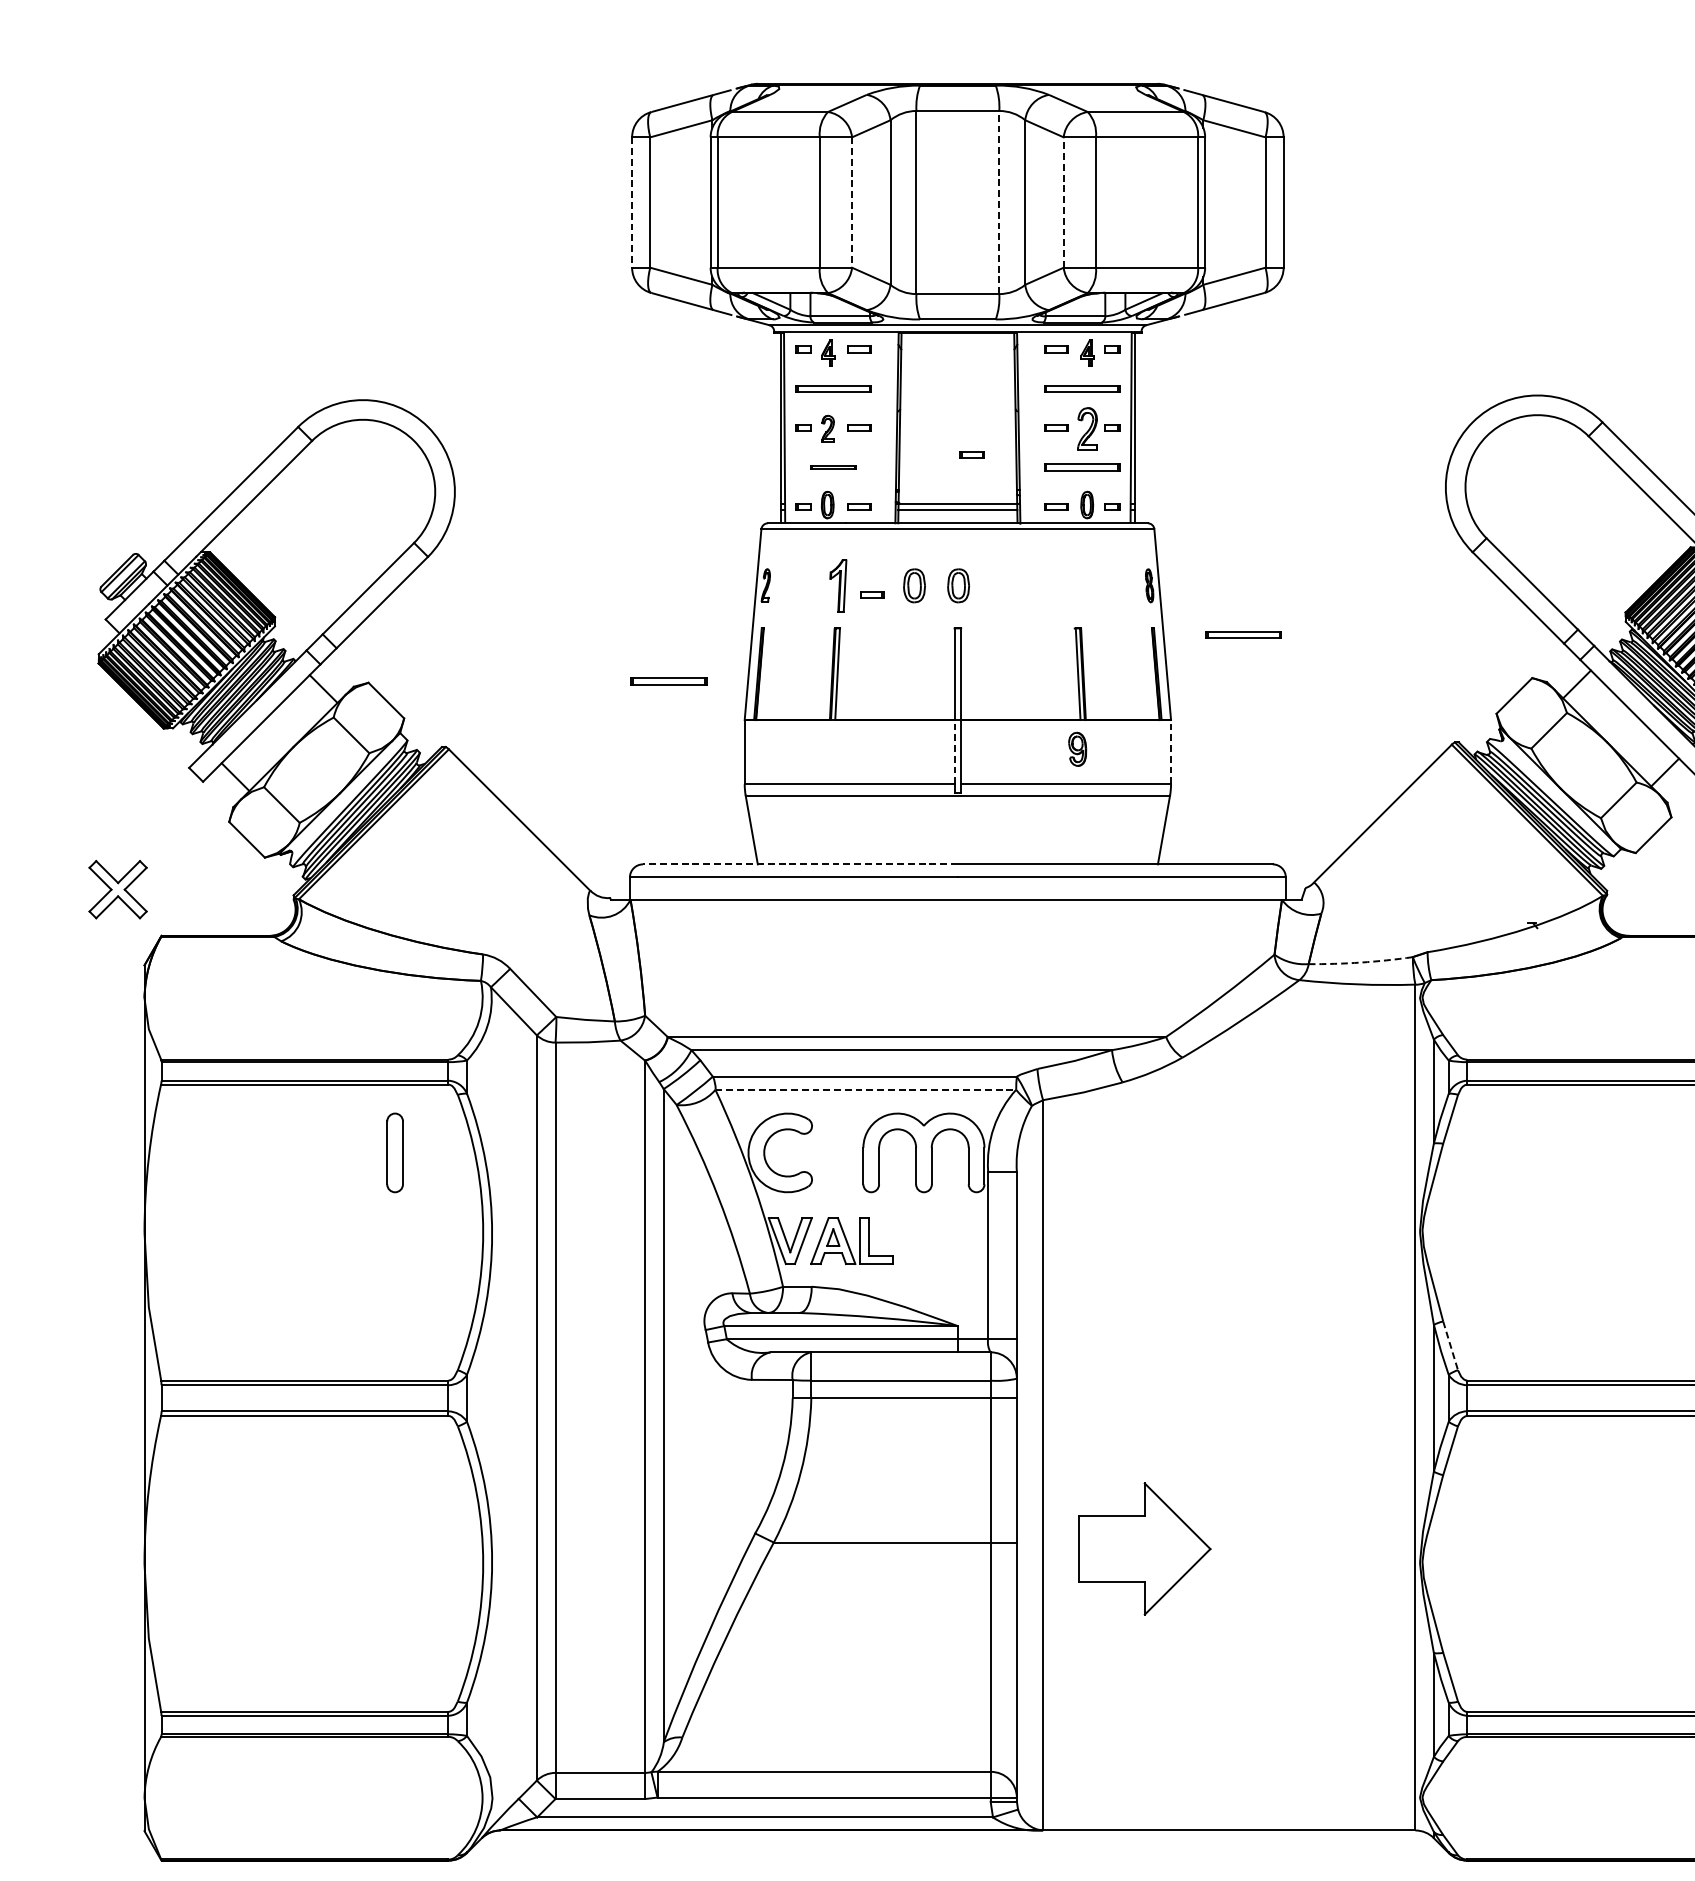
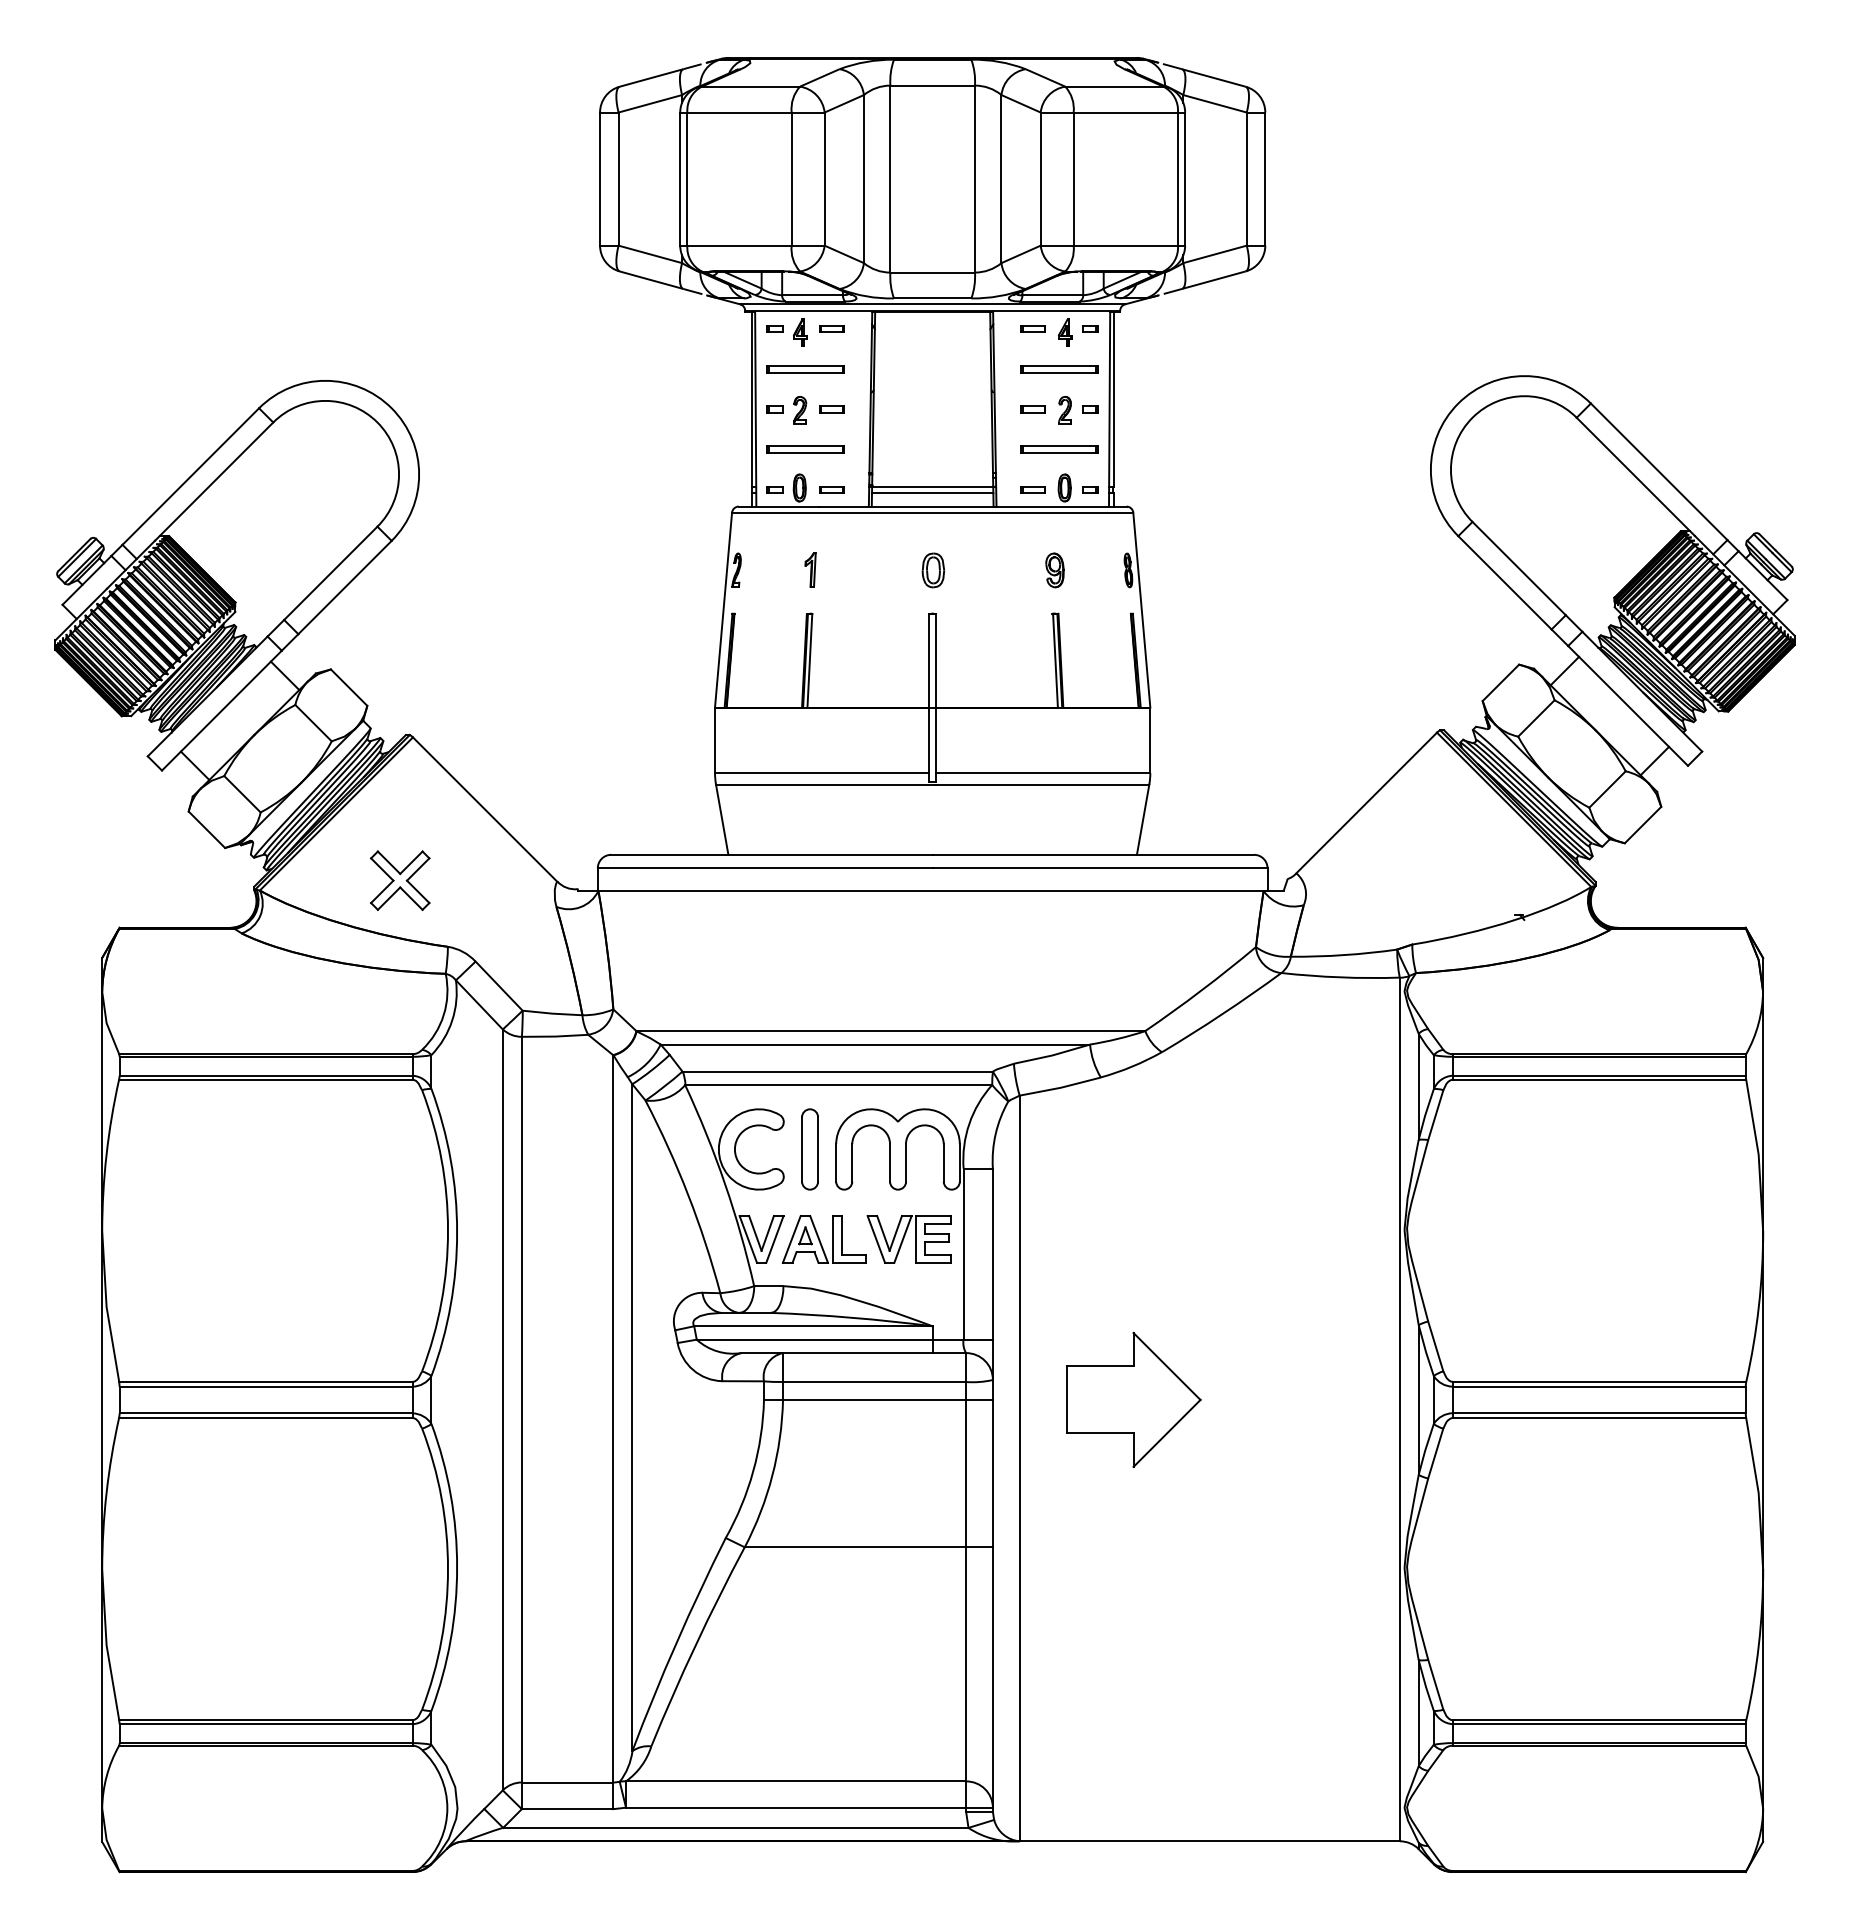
line: (998, 201) -> (974, 178), dashed -> solid
line: (632, 202) -> (600, 179), dashed -> solid
line: (851, 202) -> (824, 179), dashed -> solid
line: (1063, 202) -> (1040, 179), dashed -> solid
part: (1086, 428) -> (1064, 409), size x0.62
part: (971, 454) -> (946, 436), removed
part: (833, 467) -> (805, 449), size x1.67
part: (838, 584) -> (810, 569), size x0.62
part: (914, 585) -> (888, 570), removed
part: (871, 594) -> (844, 579), removed
part: (1243, 634) -> (1224, 620), removed
part: (668, 681) -> (637, 668), removed
part: (1077, 749) -> (1054, 570), moved
line: (954, 752) -> (929, 740), dashed -> solid
line: (1171, 752) -> (1150, 740), dashed -> solid
line: (800, 864) -> (771, 854), dashed -> solid
part: (118, 889) -> (400, 880), moved
arc: (1361, 962) -> (1344, 955), dashed -> solid
line: (866, 1089) -> (839, 1084), dashed -> solid
part: (394, 1152) -> (809, 1149), moved
part: (934, 1241) -> (908, 1239), added
line: (1450, 1345) -> (1435, 1346), dashed -> solid
part: (1144, 1548) -> (1133, 1399), moved

